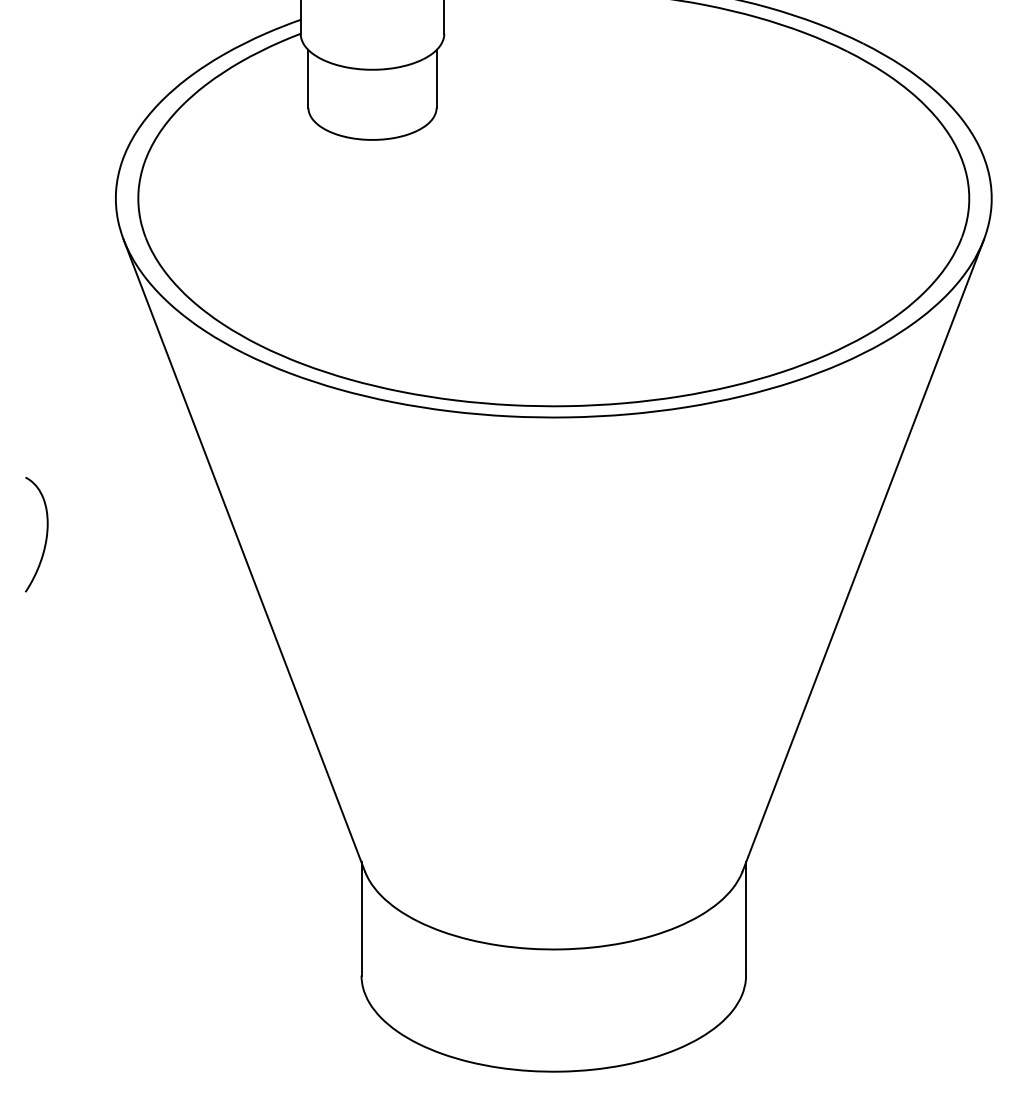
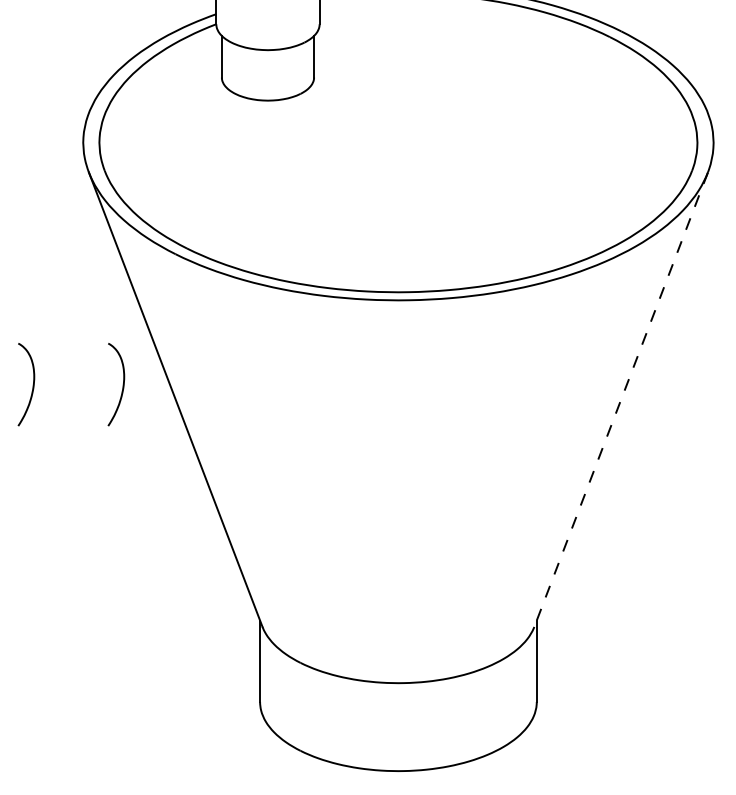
curve: (170, 537) -> (122, 386), added
line: (863, 555) -> (621, 399), solid -> dashed

